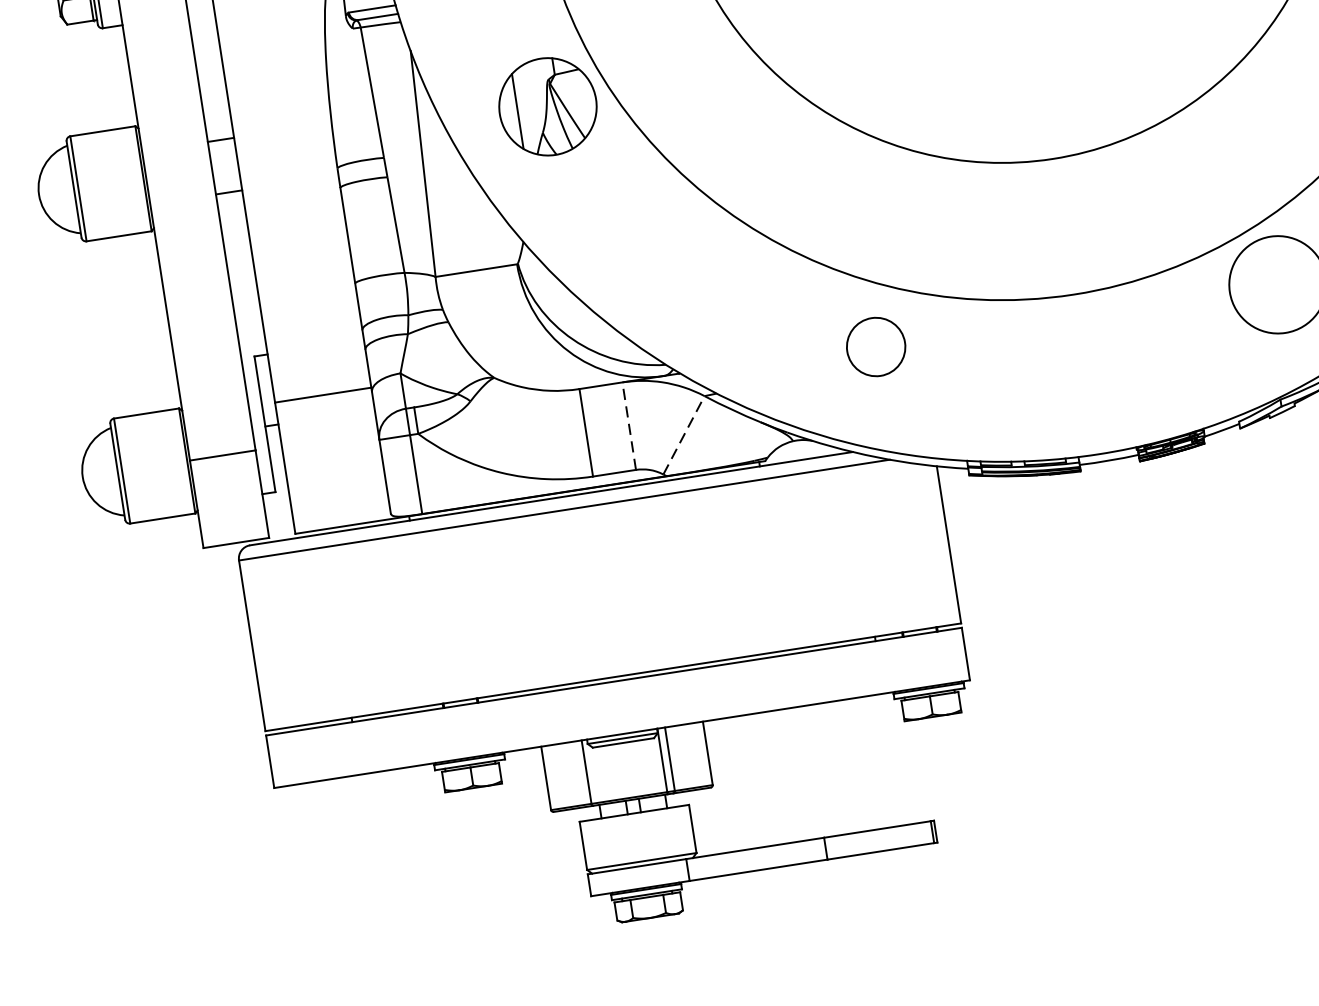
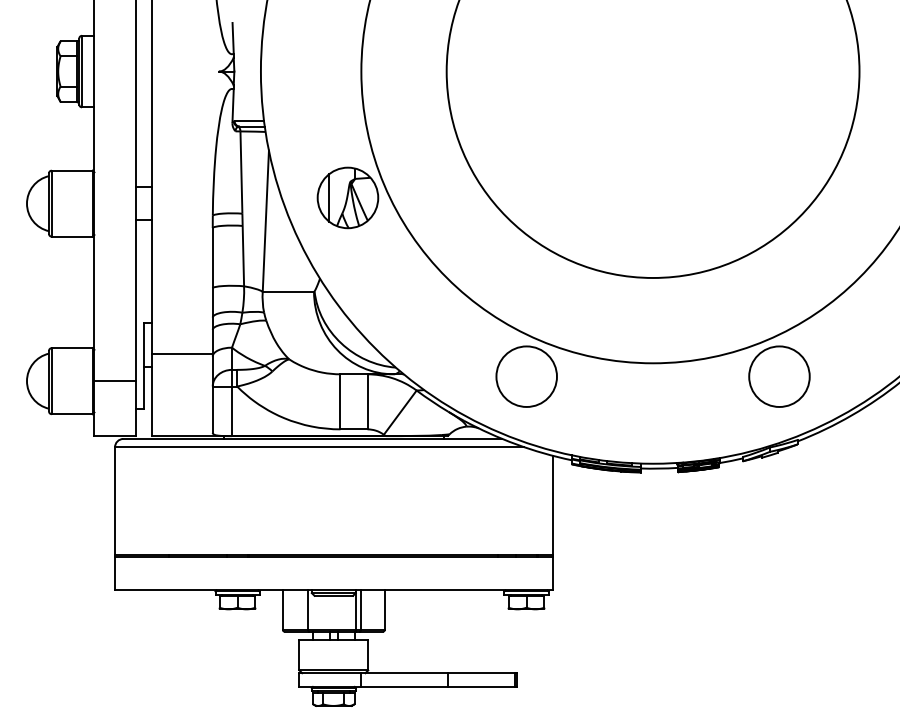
circle: (875, 346) -> (526, 376), size x1.67
line: (629, 425) -> (367, 401), dashed -> solid
line: (684, 435) -> (400, 412), dashed -> solid

